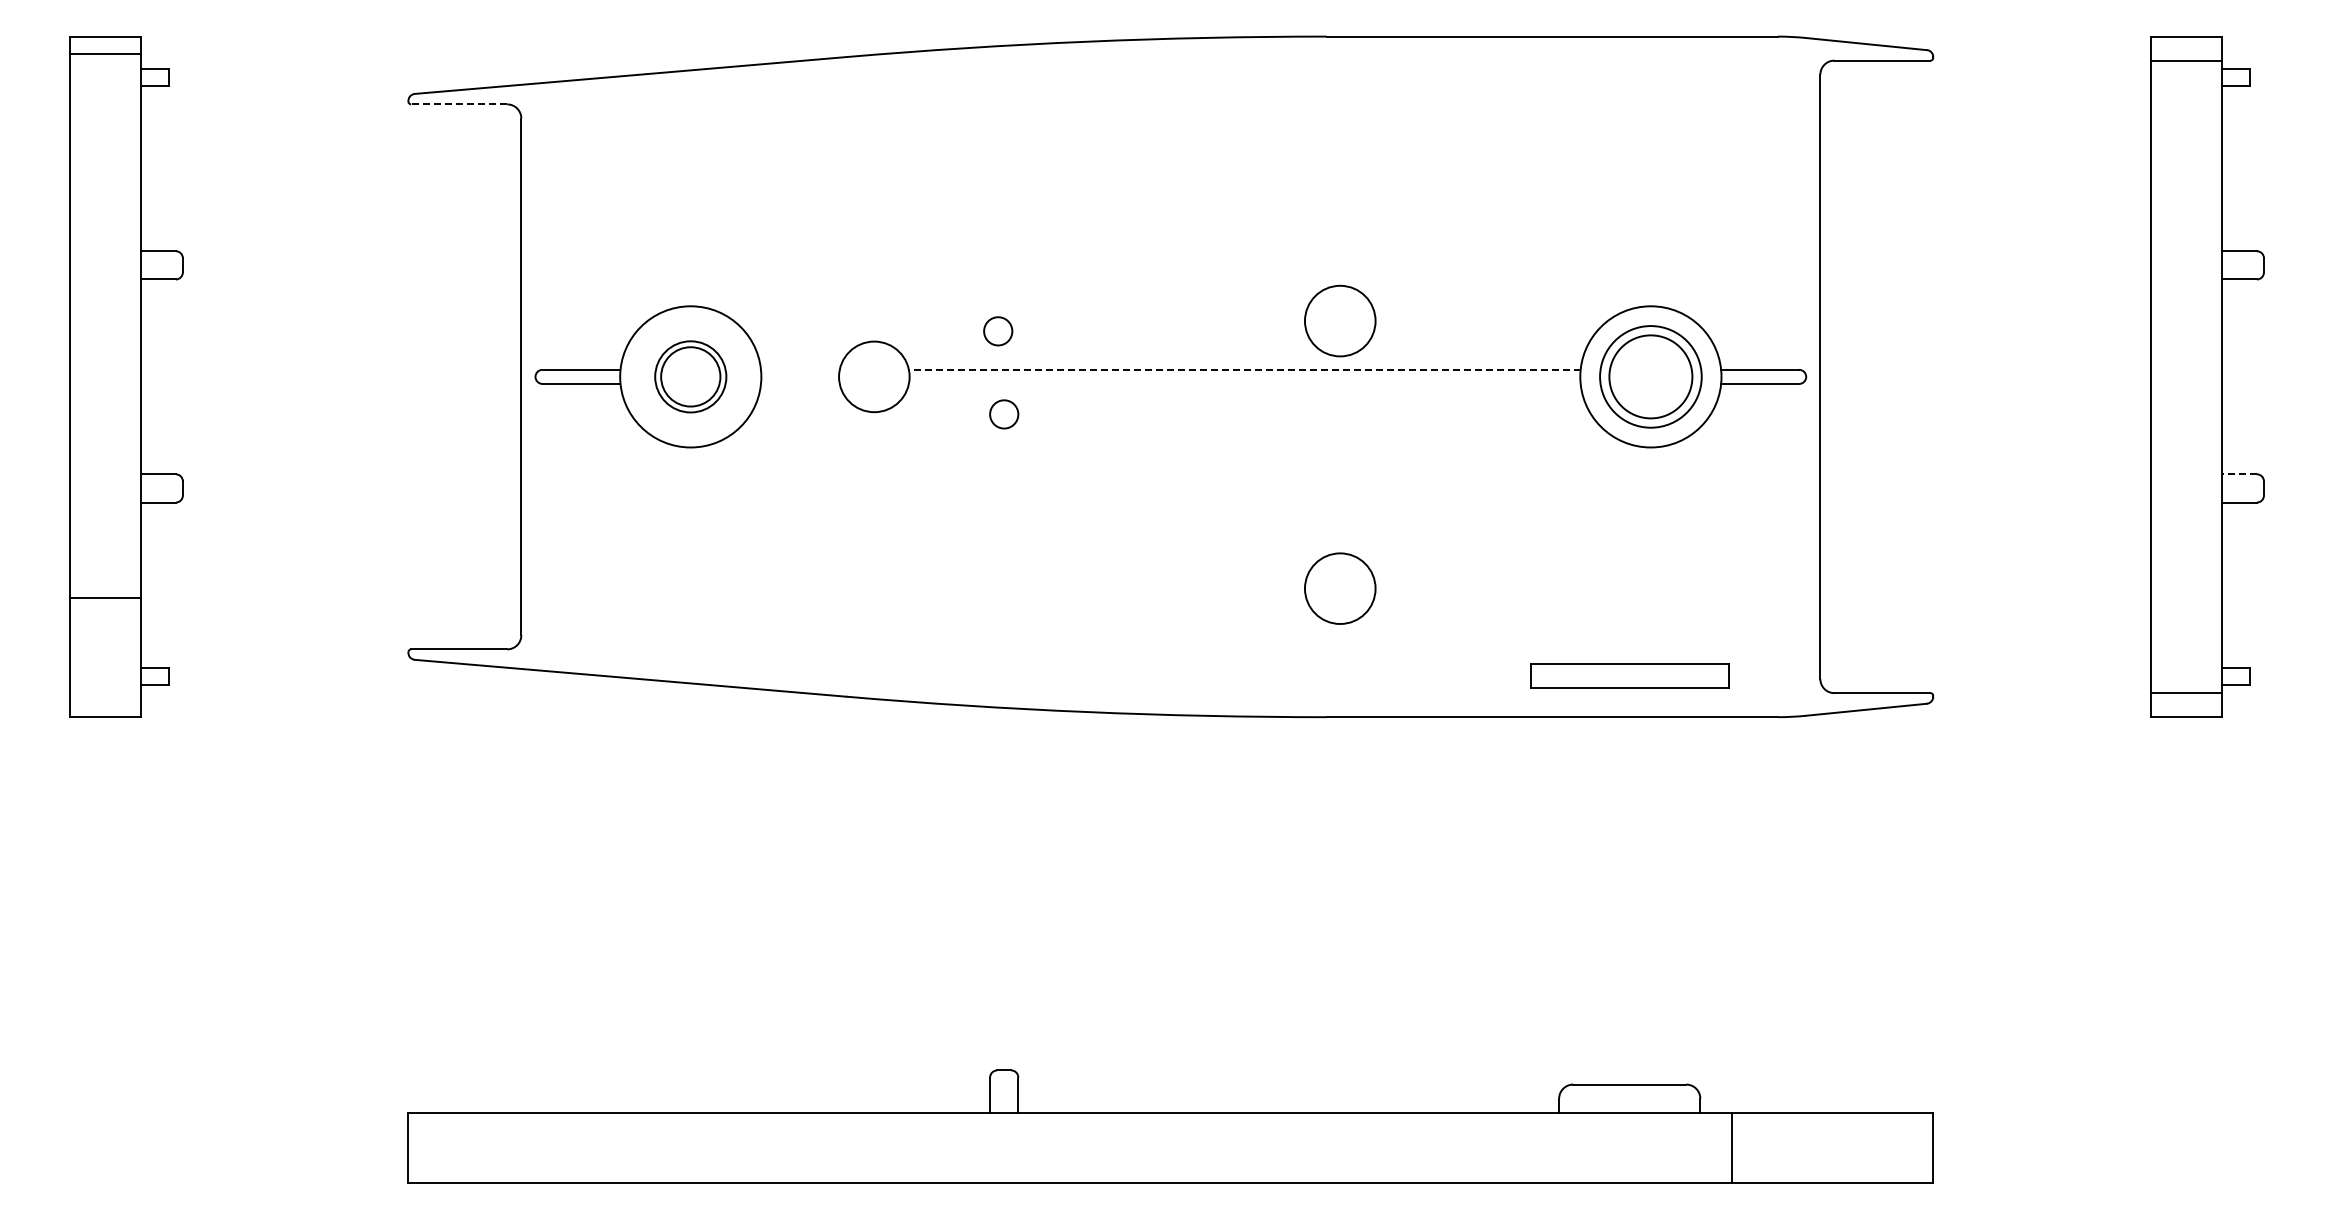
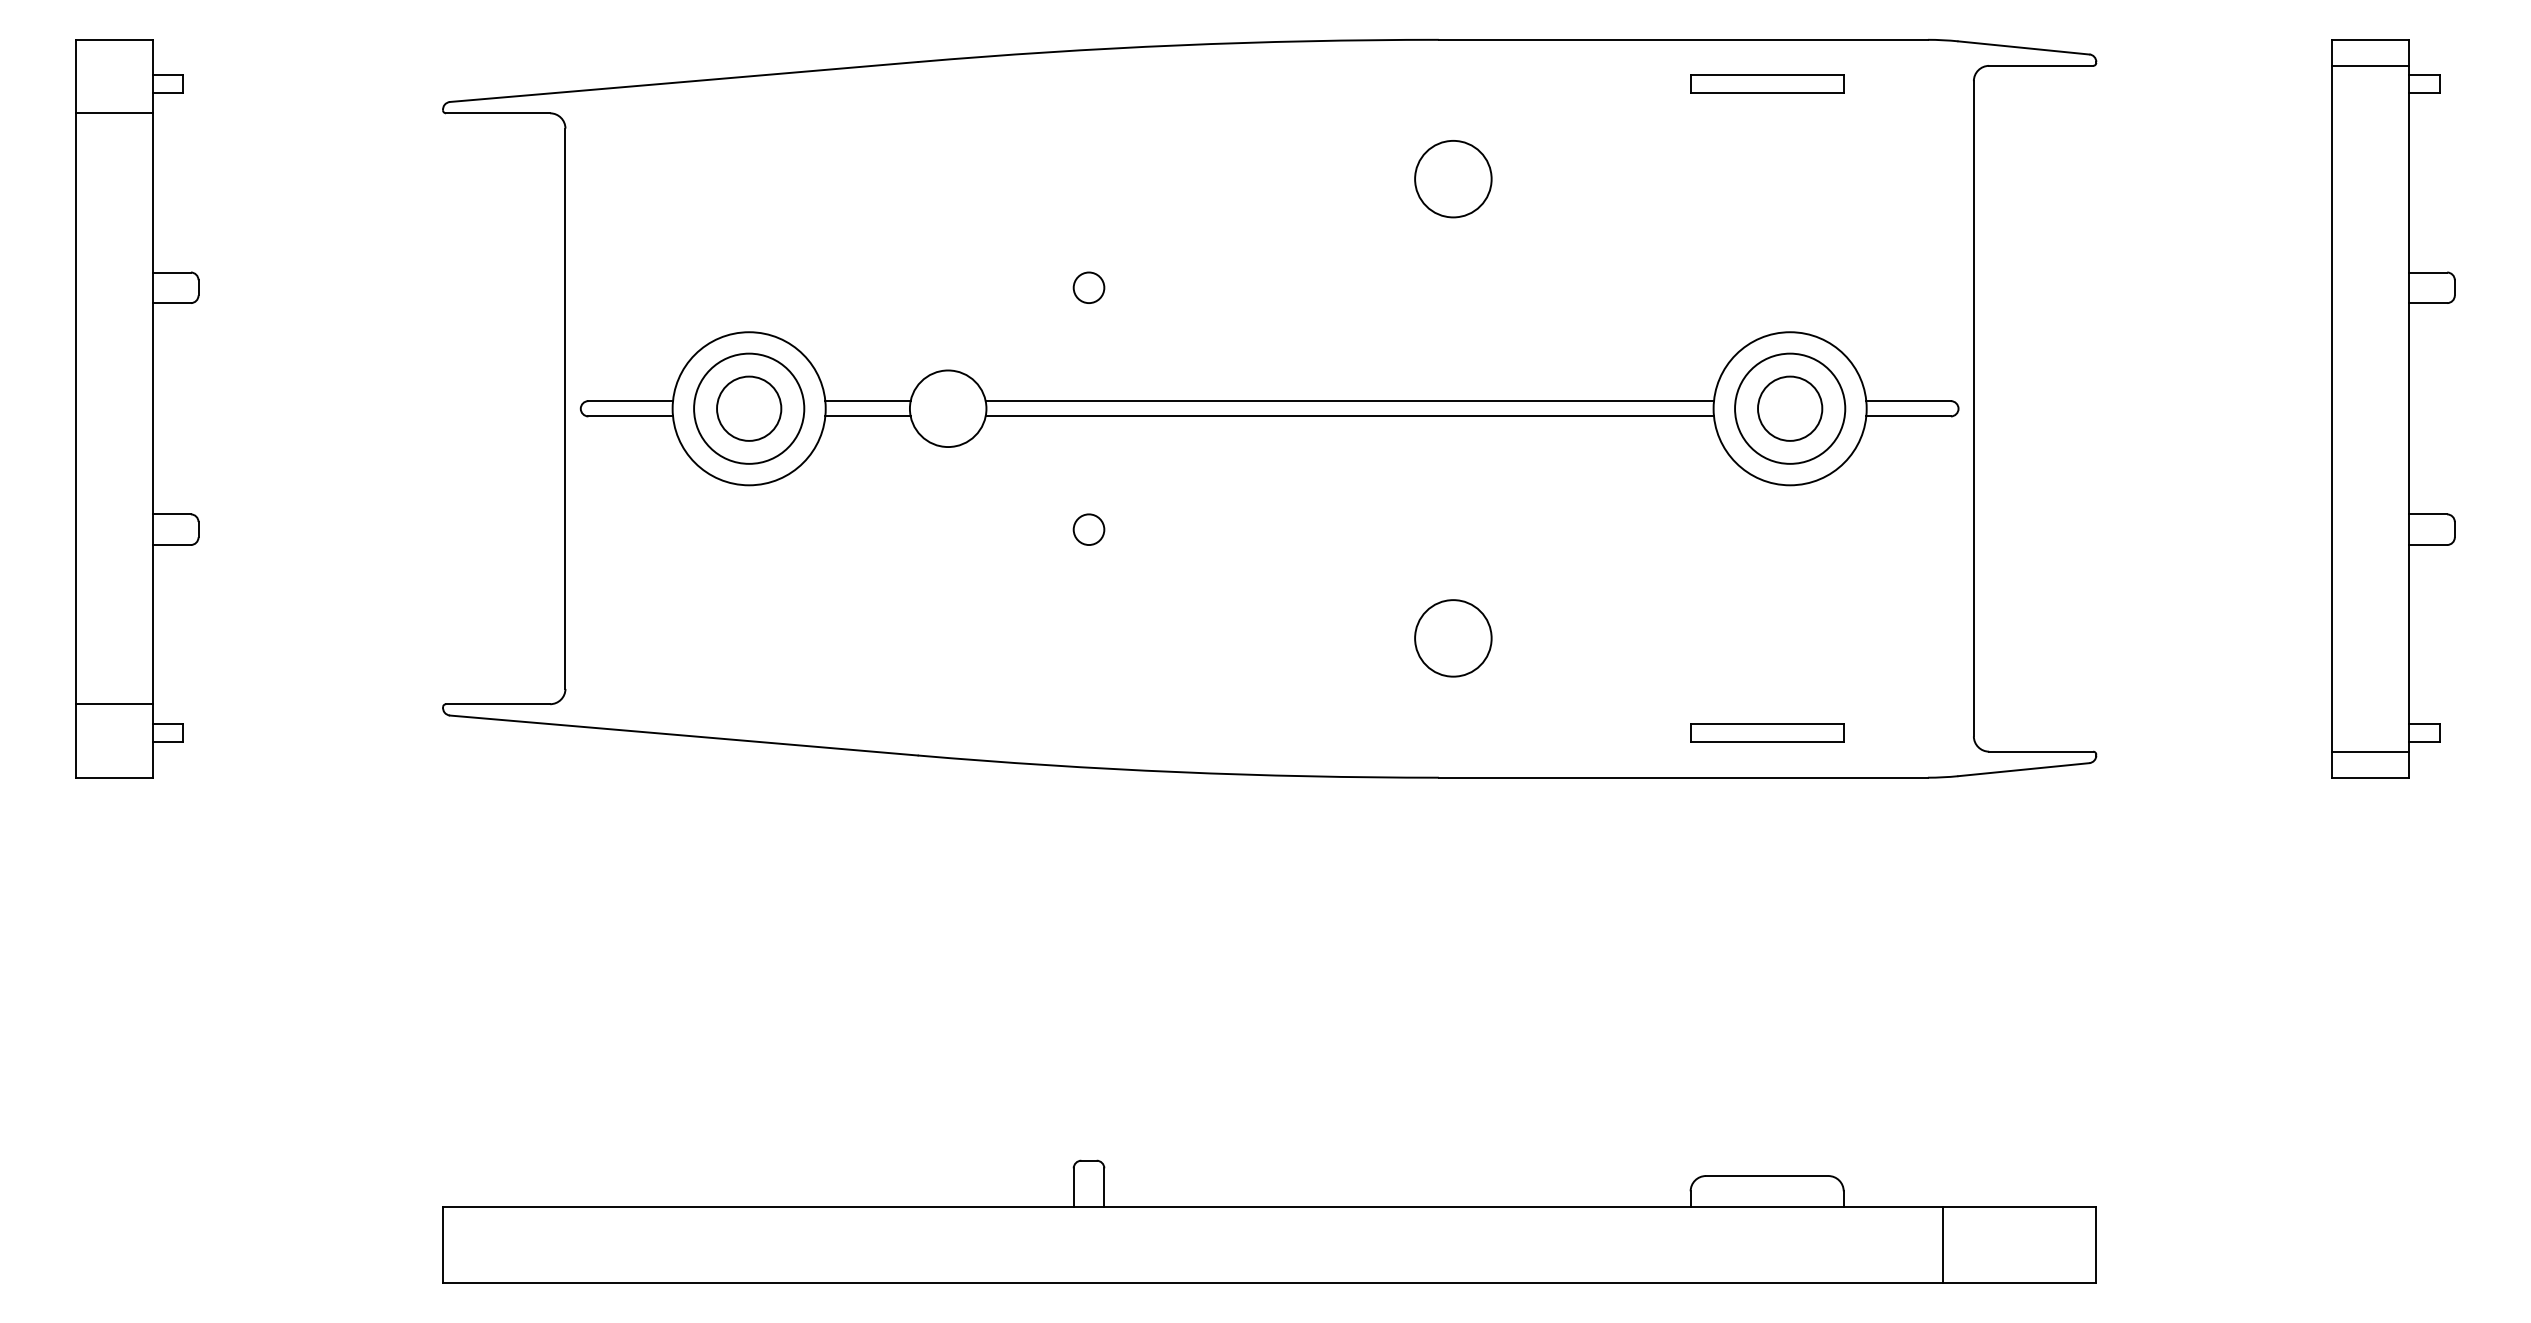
line: (104, 54) -> (113, 113), moved
part: (1629, 77) -> (1766, 84), added
line: (458, 104) -> (497, 113), dashed -> solid
circle: (1340, 320) -> (1453, 178), moved
circle: (998, 331) -> (1089, 287), moved
line: (799, 369) -> (867, 400), added
line: (1244, 369) -> (1349, 400), dashed -> solid
circle: (690, 376) -> (748, 408), size x1.43
circle: (1650, 376) -> (1789, 408), size x0.71
line: (799, 383) -> (867, 415), added
line: (1244, 383) -> (1349, 415), added
circle: (1004, 414) -> (1089, 529), moved
line: (2239, 474) -> (2428, 514), dashed -> solid
line: (104, 598) -> (113, 704), moved
part: (1629, 676) -> (1766, 733), size x0.71
line: (1732, 1147) -> (1943, 1244), moved

